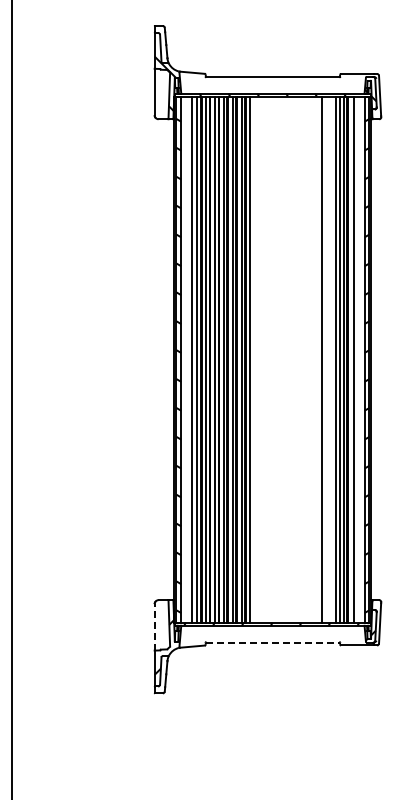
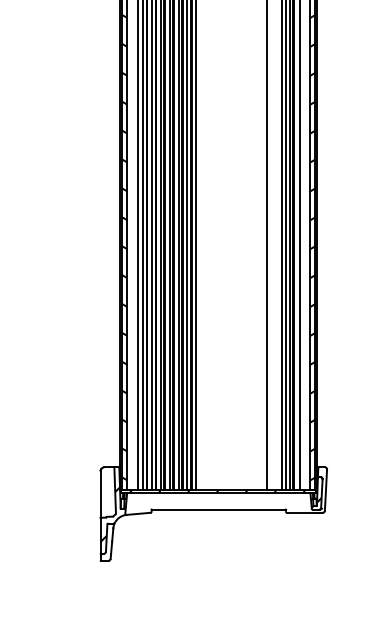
line: (154, 626) -> (100, 493), dashed -> solid
line: (273, 642) -> (219, 509), dashed -> solid

